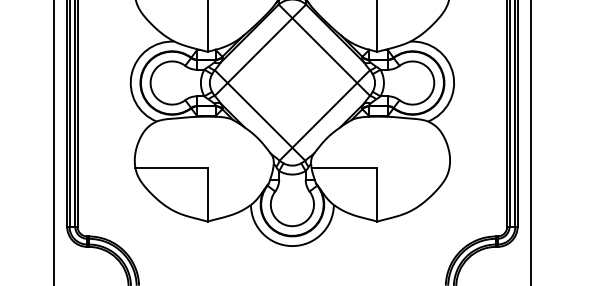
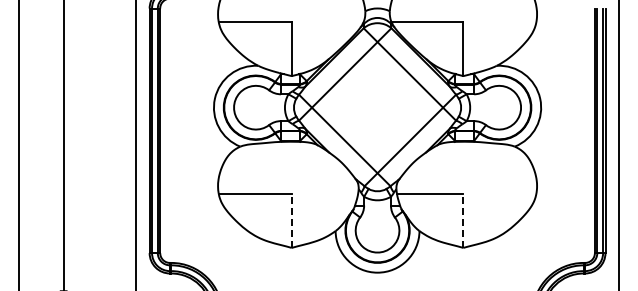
line: (207, 194) -> (291, 220), solid -> dashed
line: (377, 194) -> (463, 220), solid -> dashed

